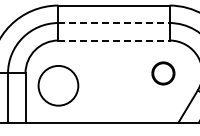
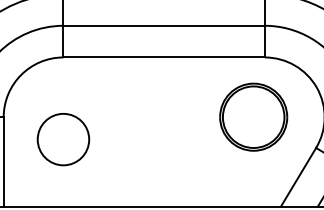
line: (114, 23) -> (165, 26), dashed -> solid
line: (114, 40) -> (165, 57), dashed -> solid
part: (163, 73) -> (253, 117), size x1.67
circle: (58, 85) -> (63, 139), size x0.71

